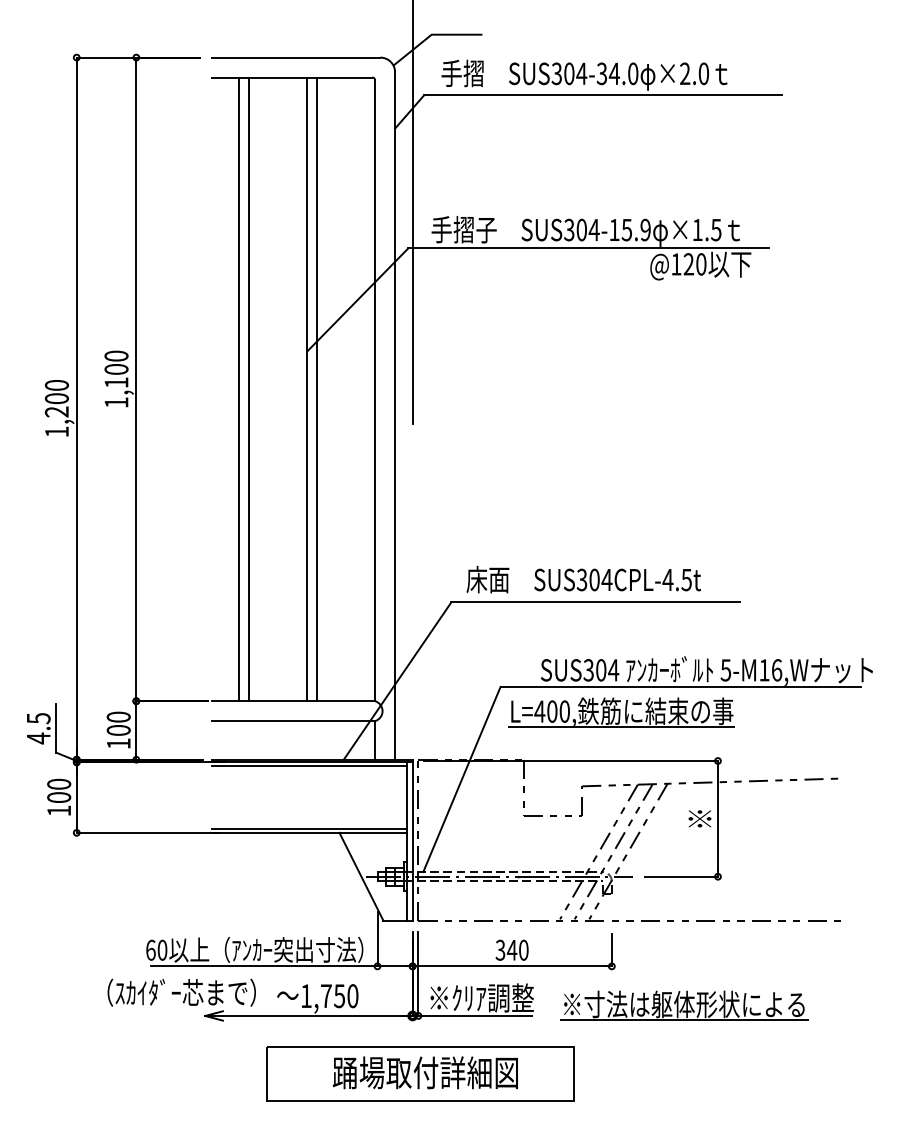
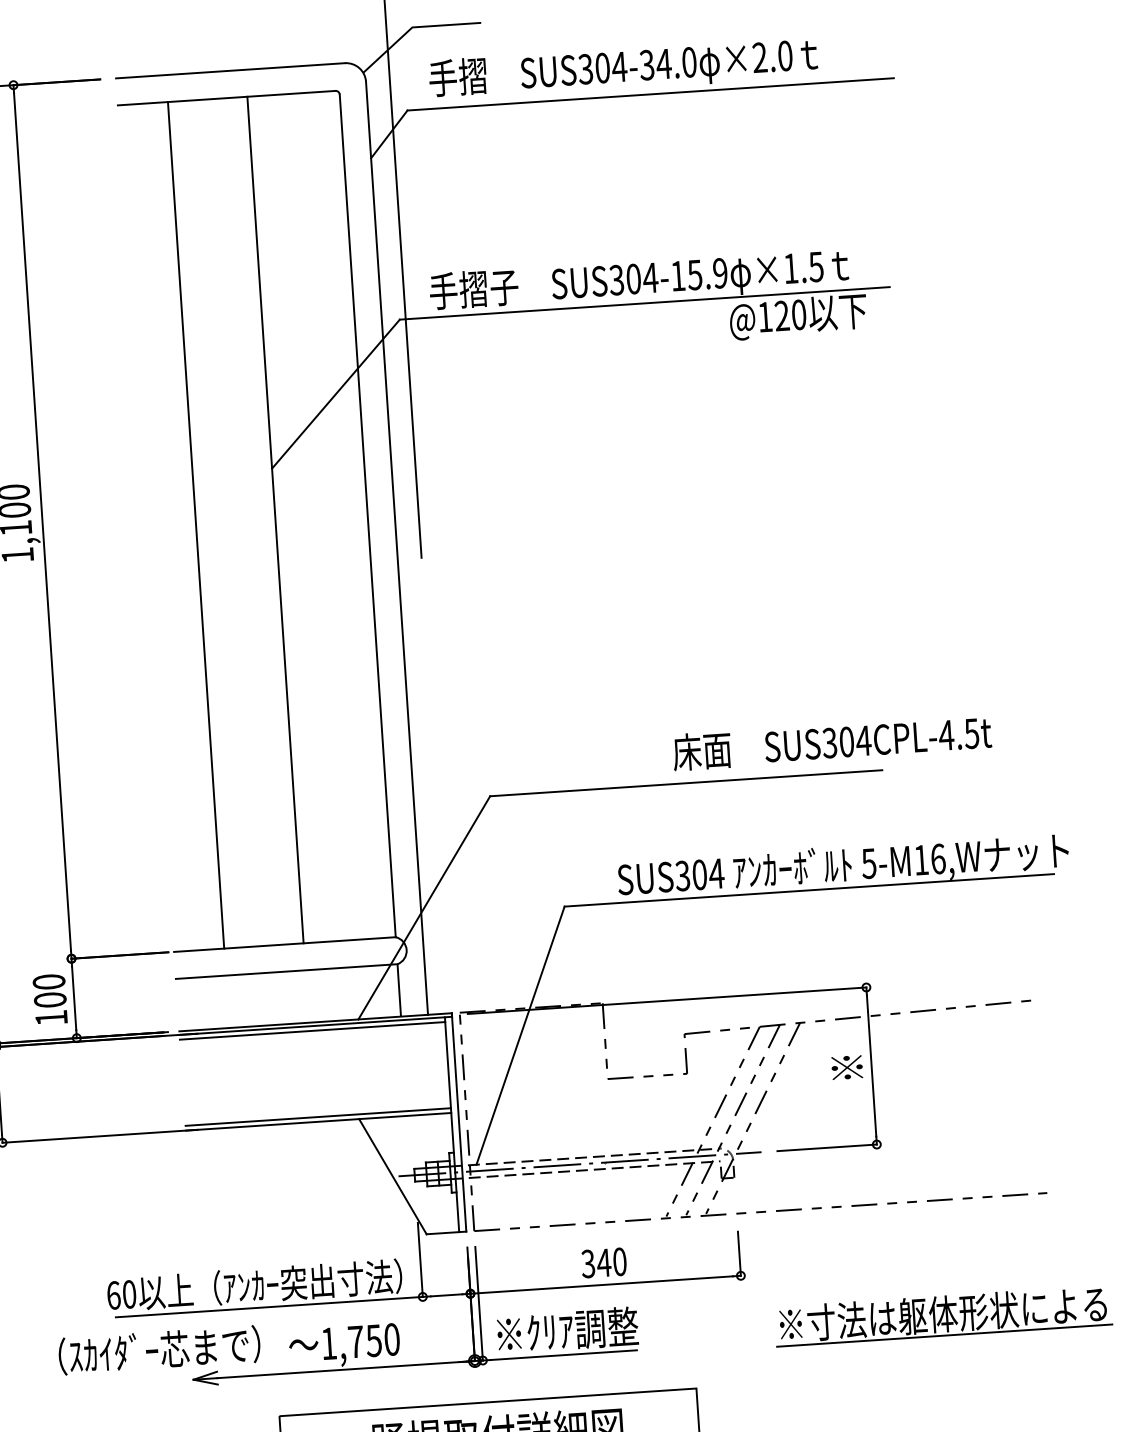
line: (239, 389) -> (183, 526), removed
line: (316, 389) -> (287, 519), removed
text: (583, 579) -> (831, 742), moved
part: (621, 712) -> (731, 930), removed
part: (684, 1005) -> (943, 1315), moved

